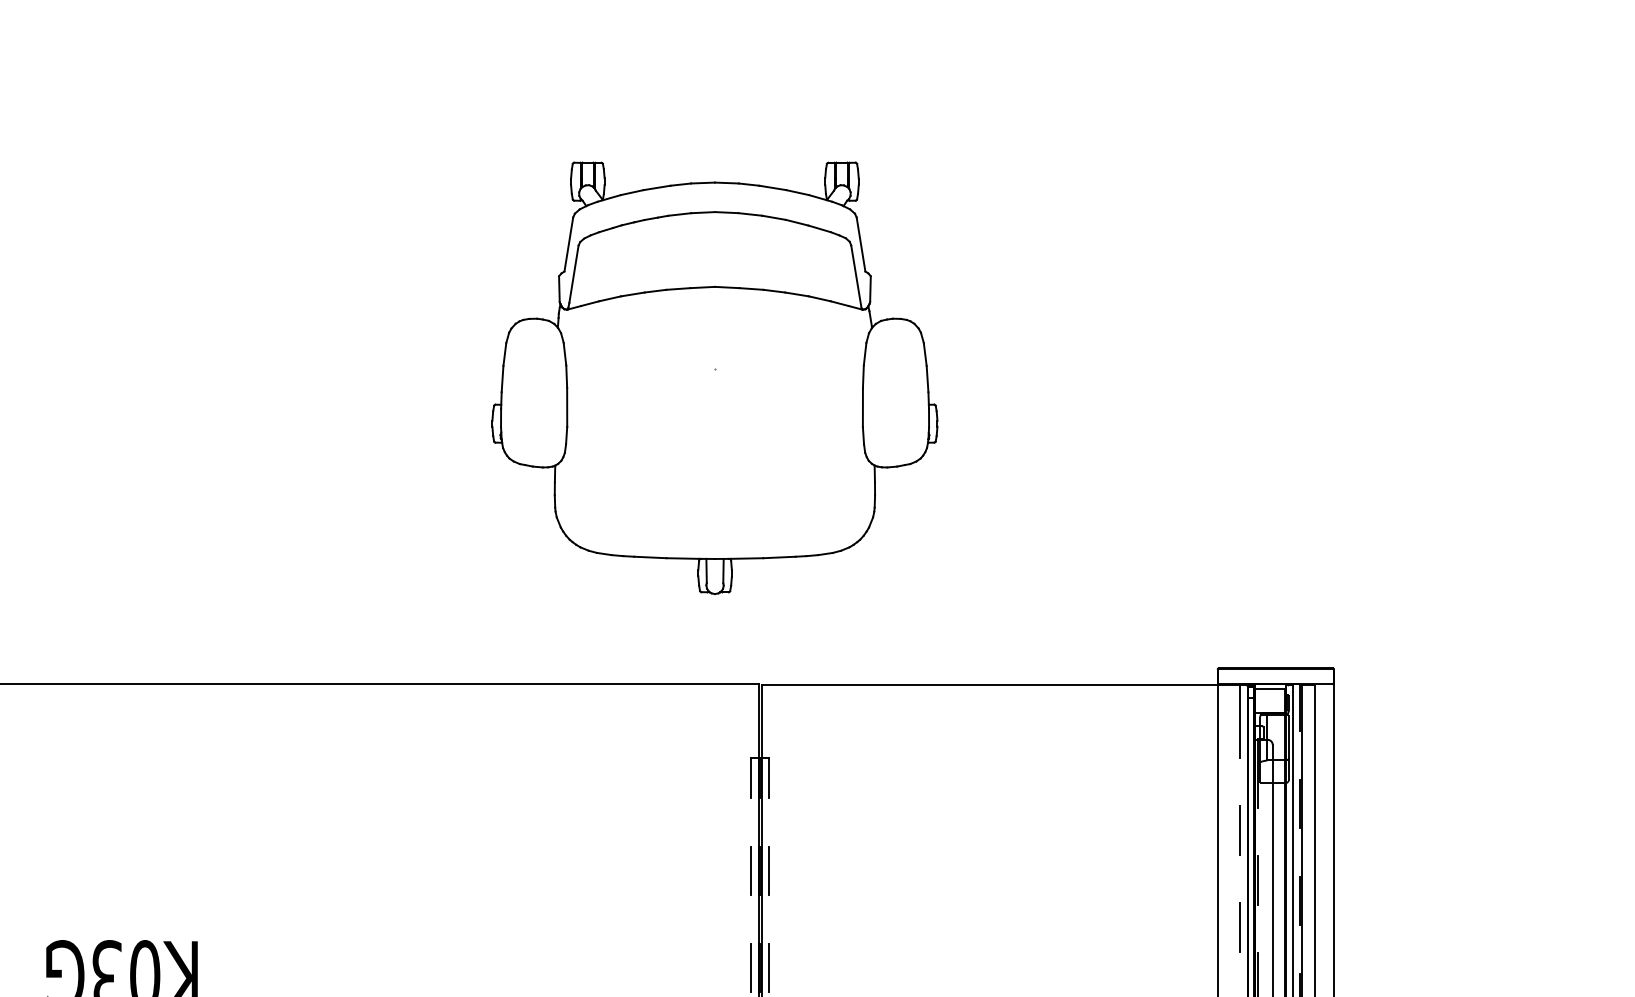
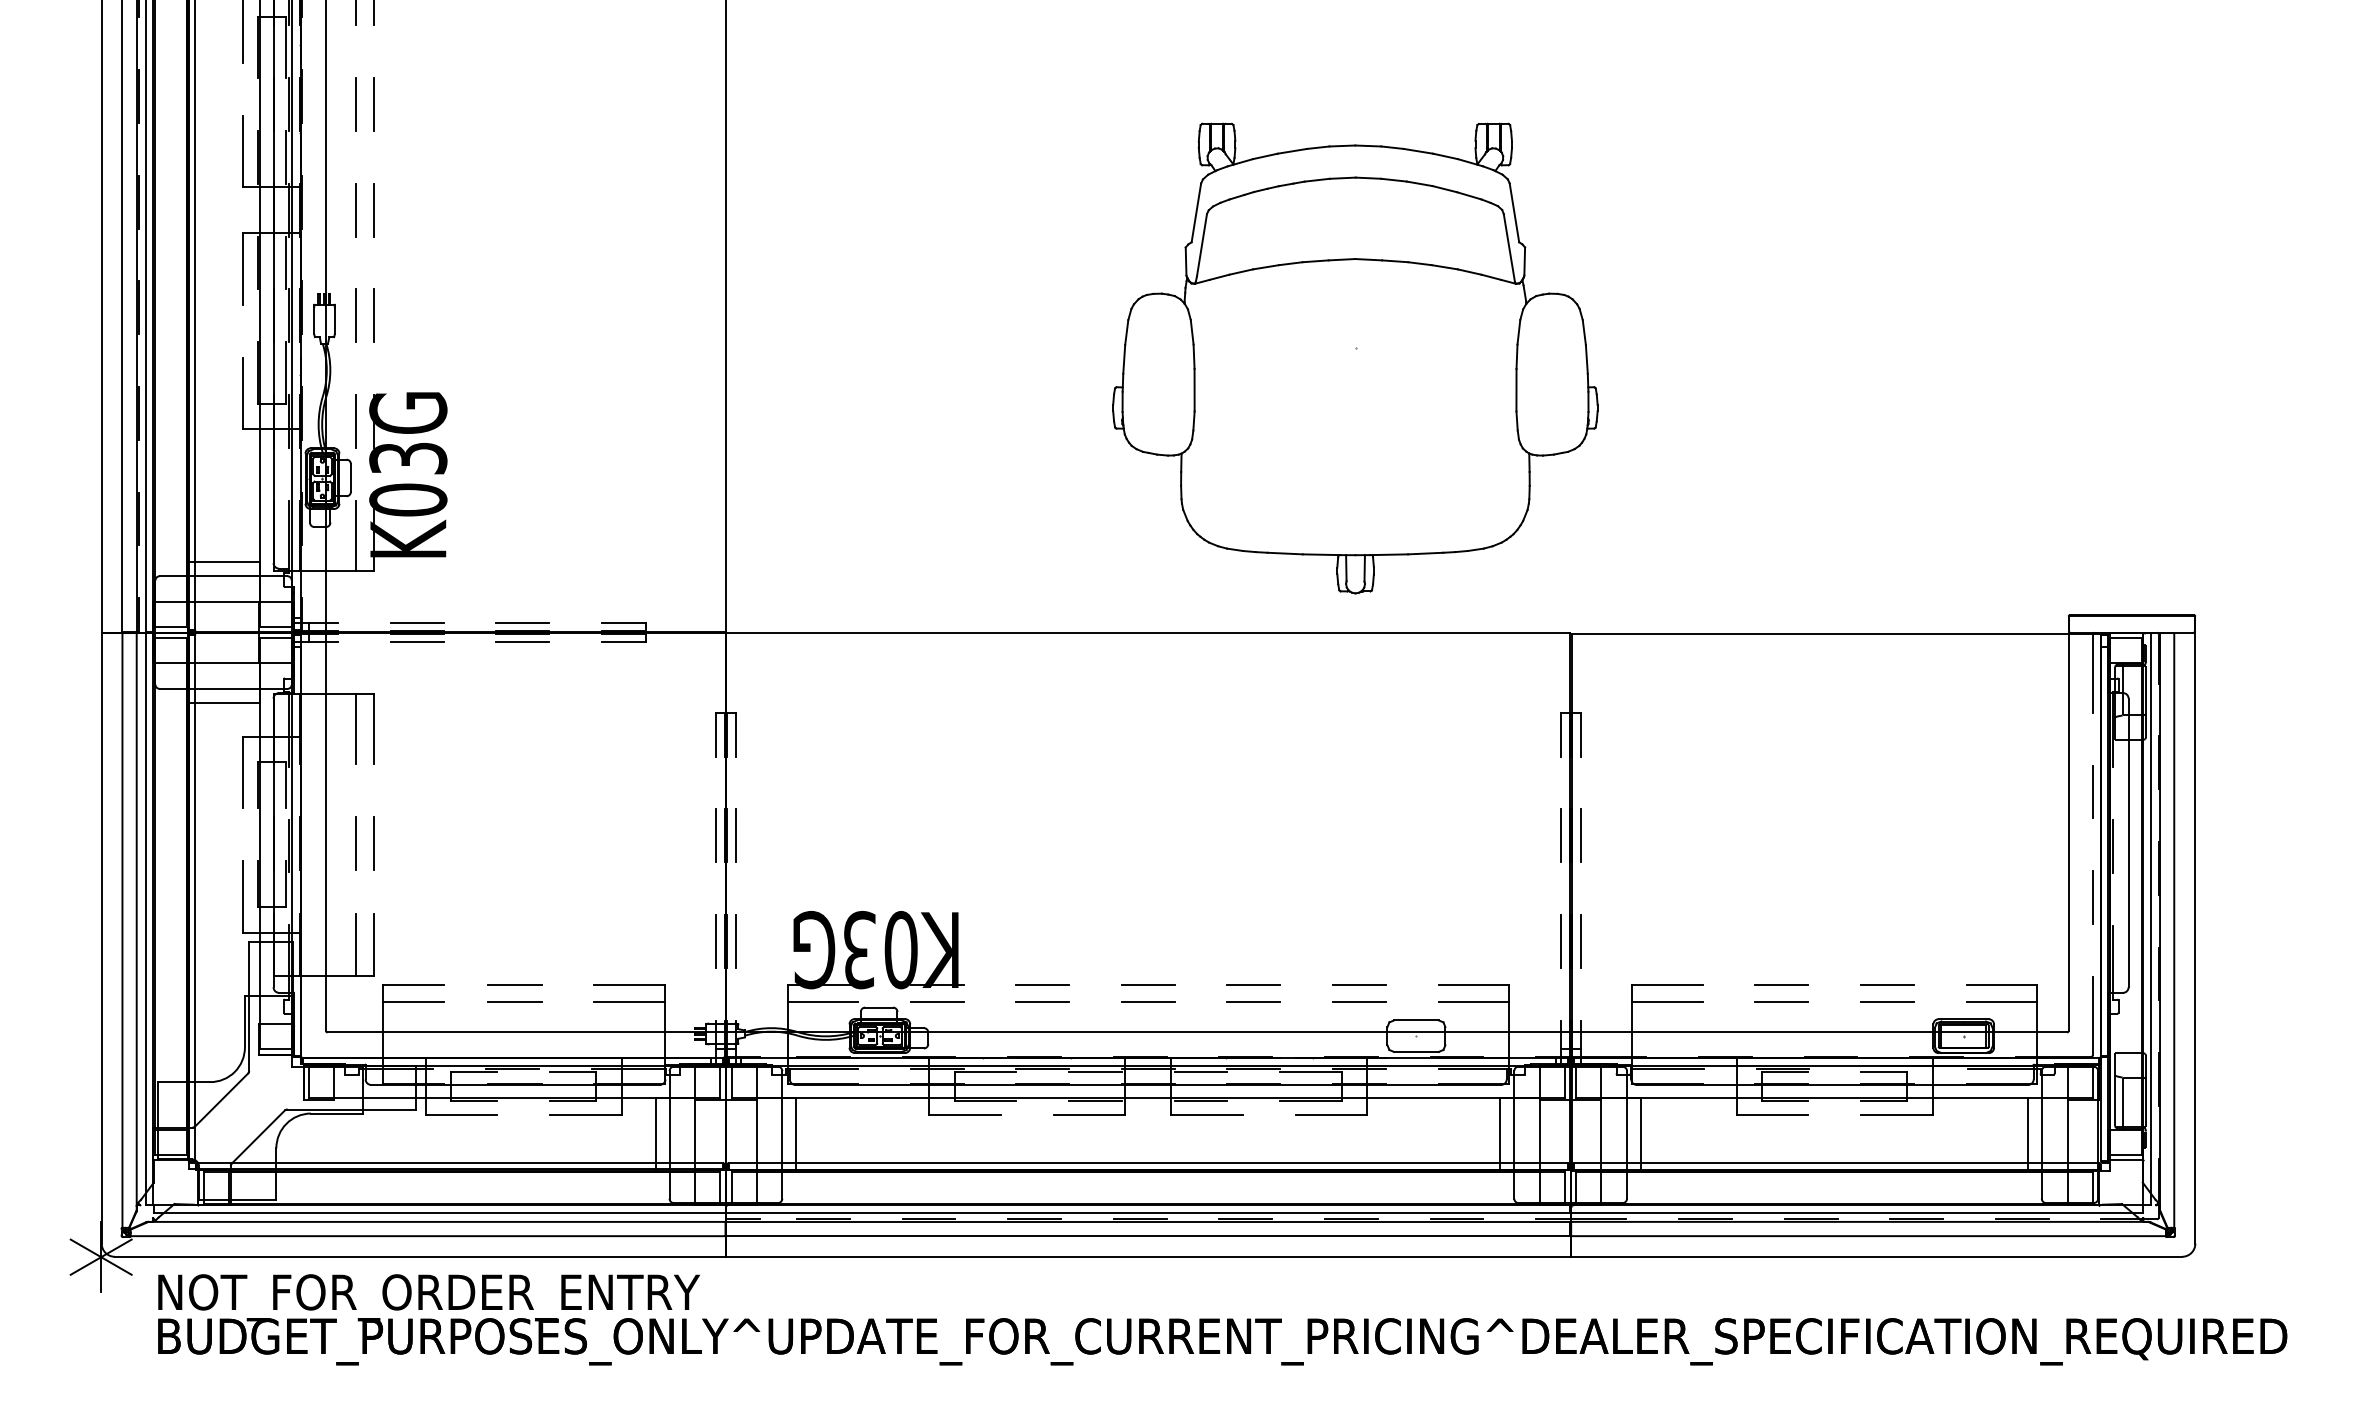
part: (715, 378) -> (1355, 358), moved

